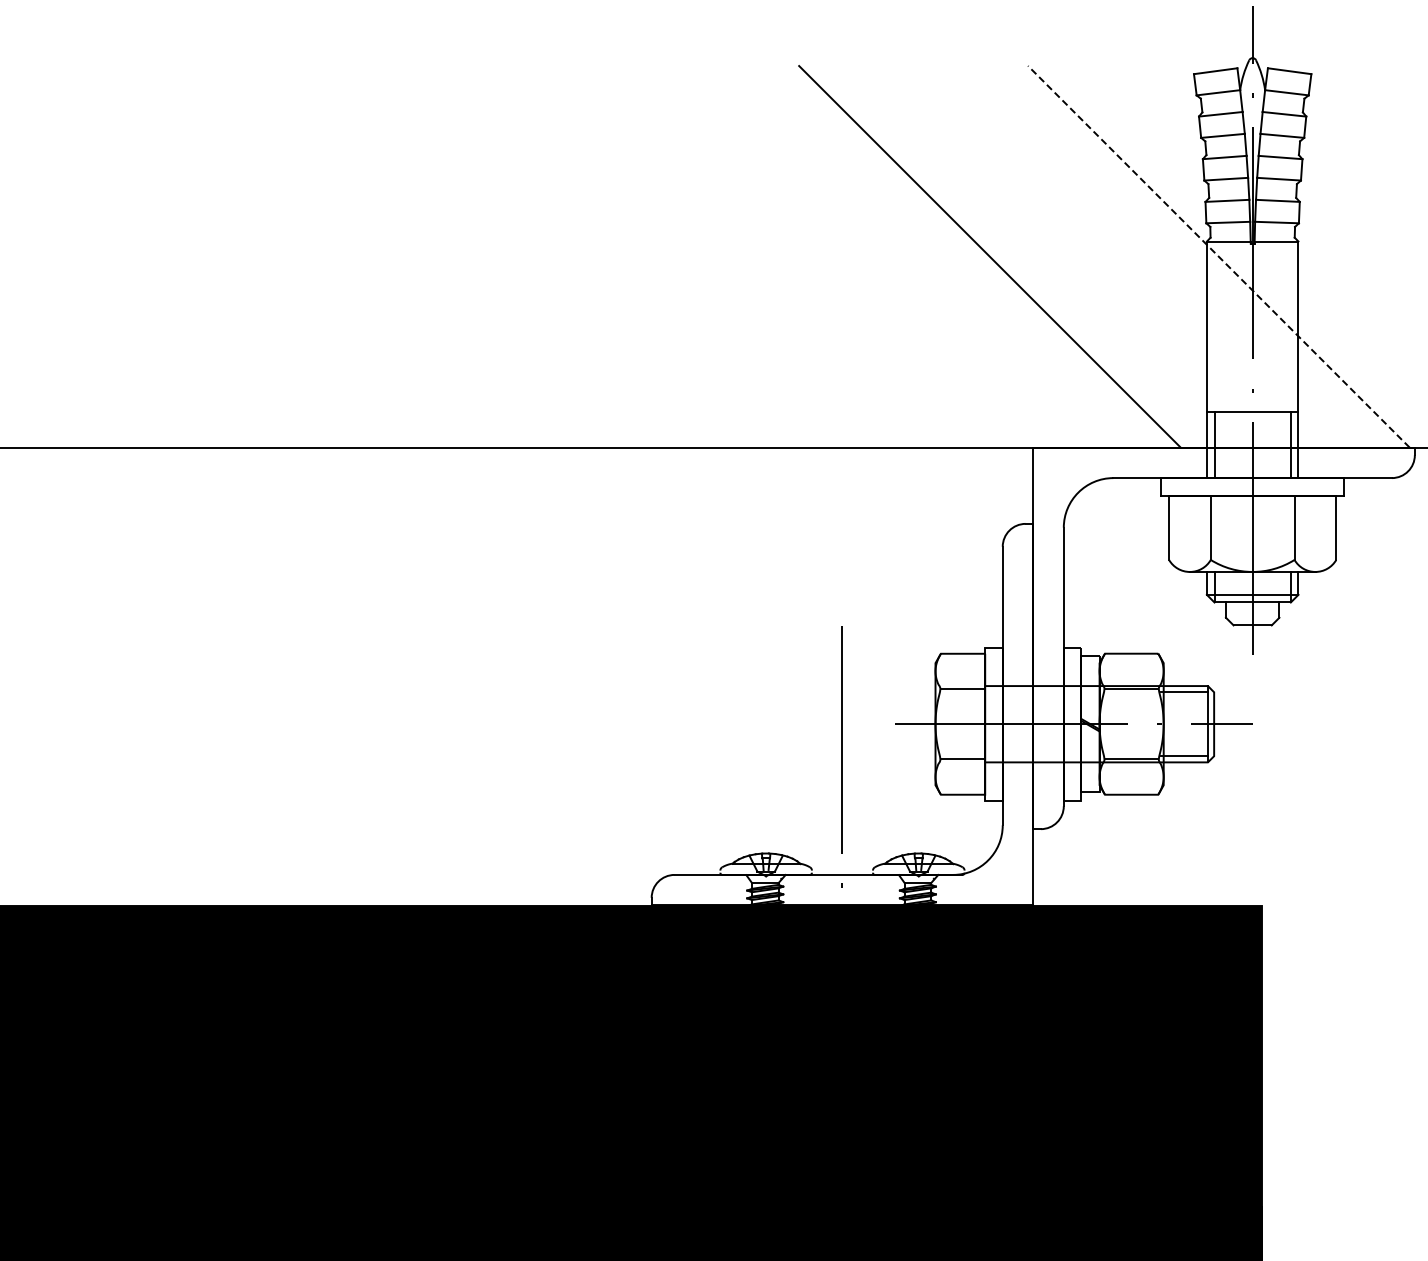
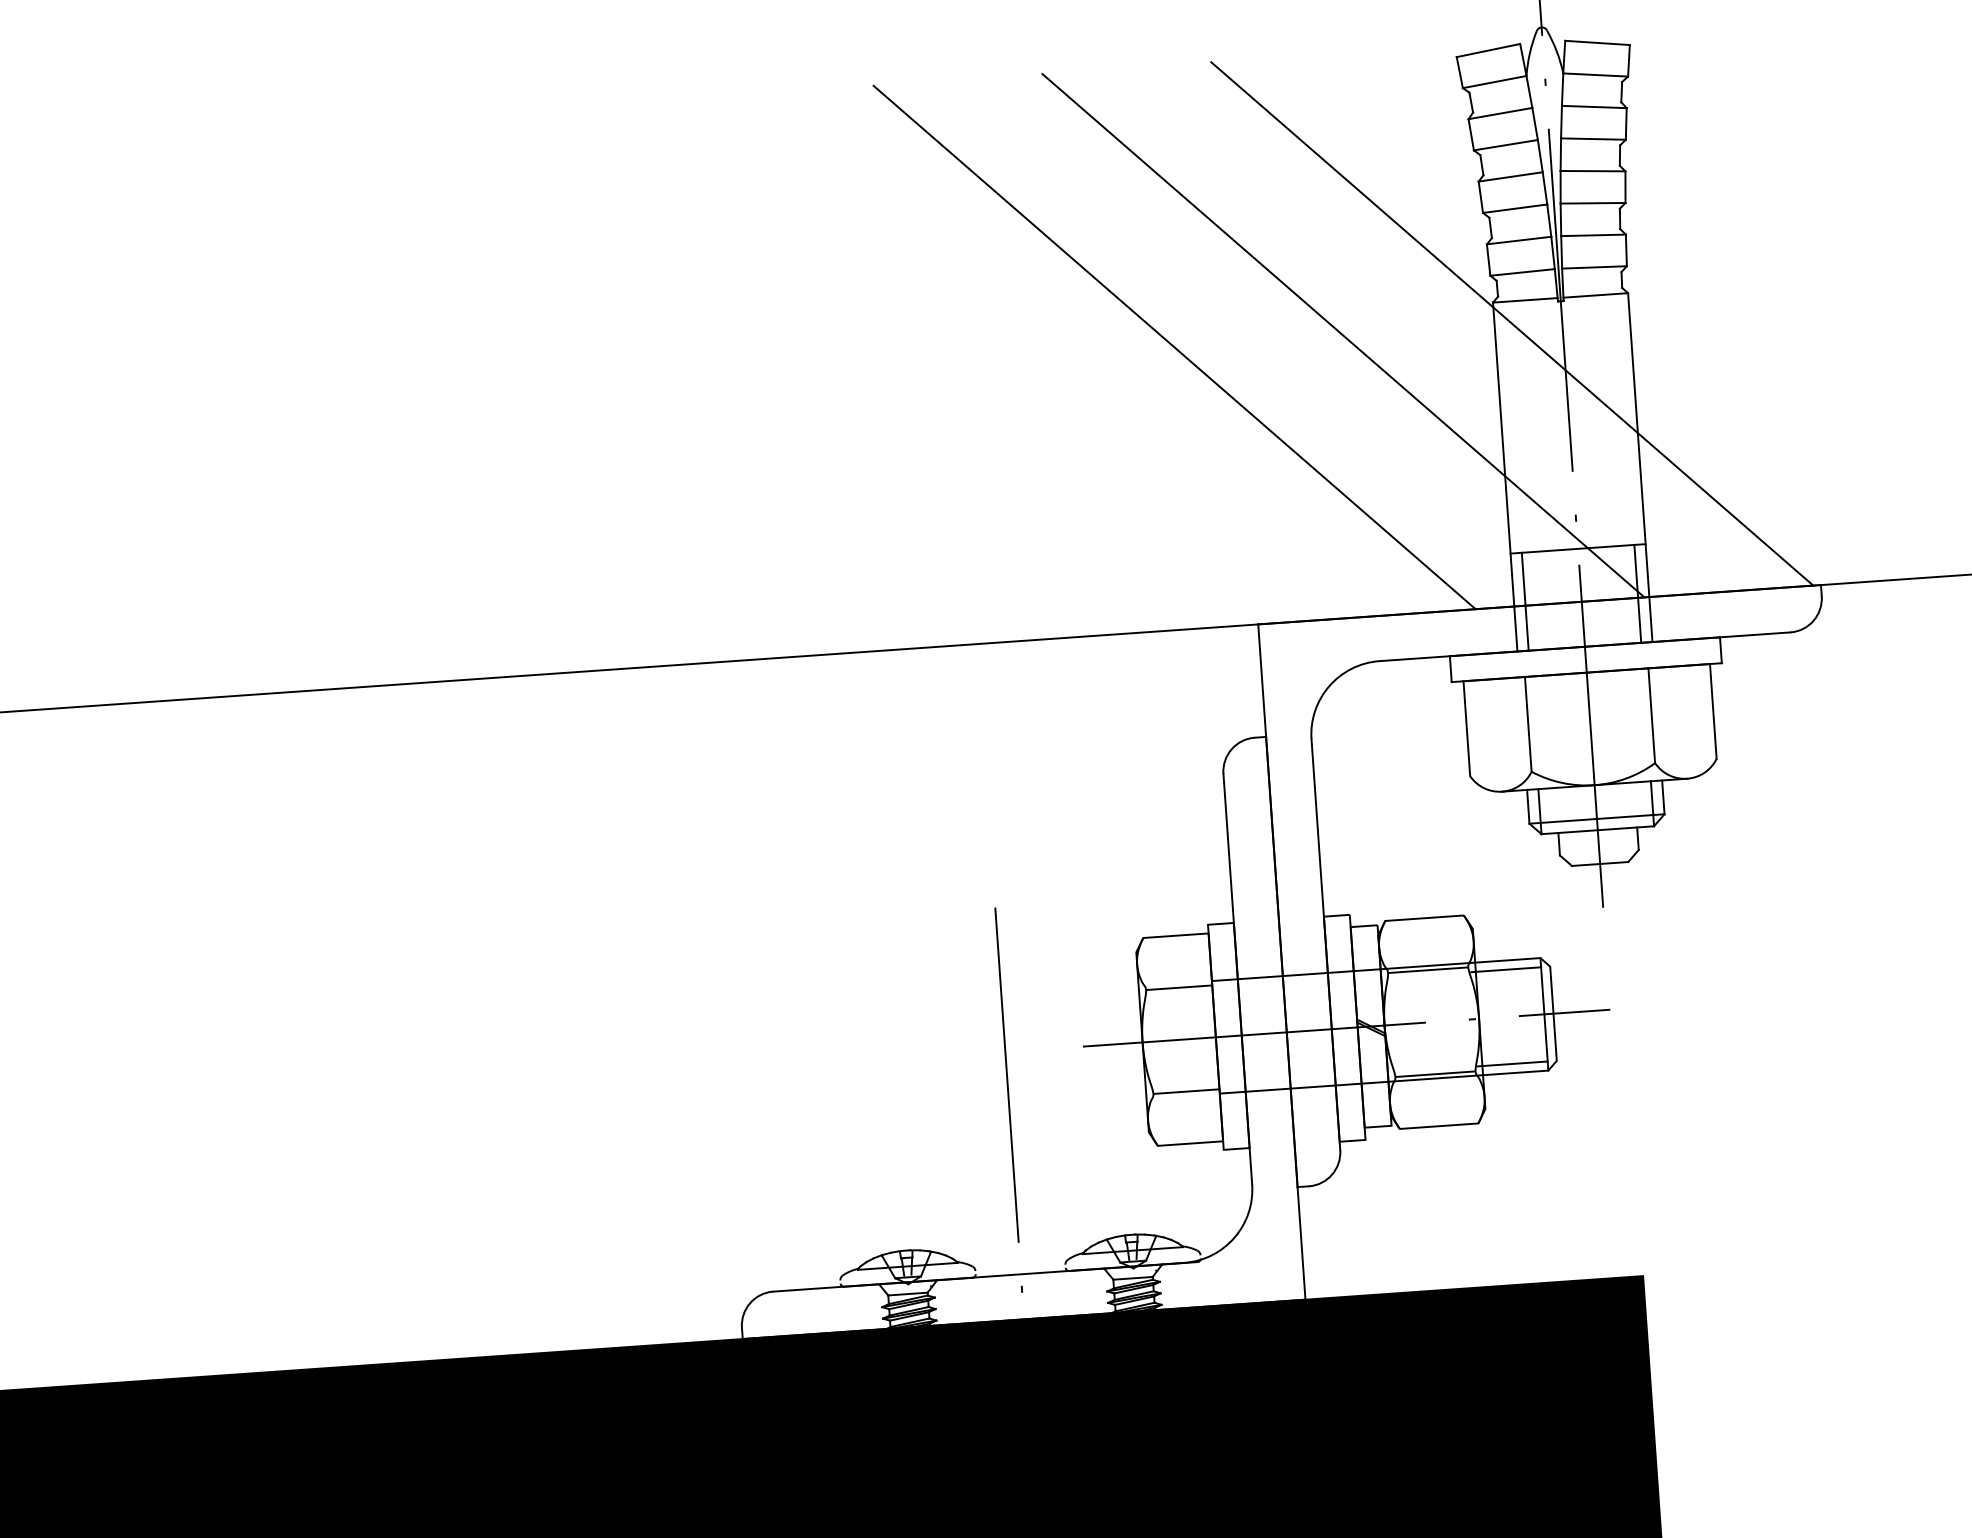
line: (1104, 256) -> (1343, 335), added
line: (1218, 256) -> (1511, 323), dashed -> solid

